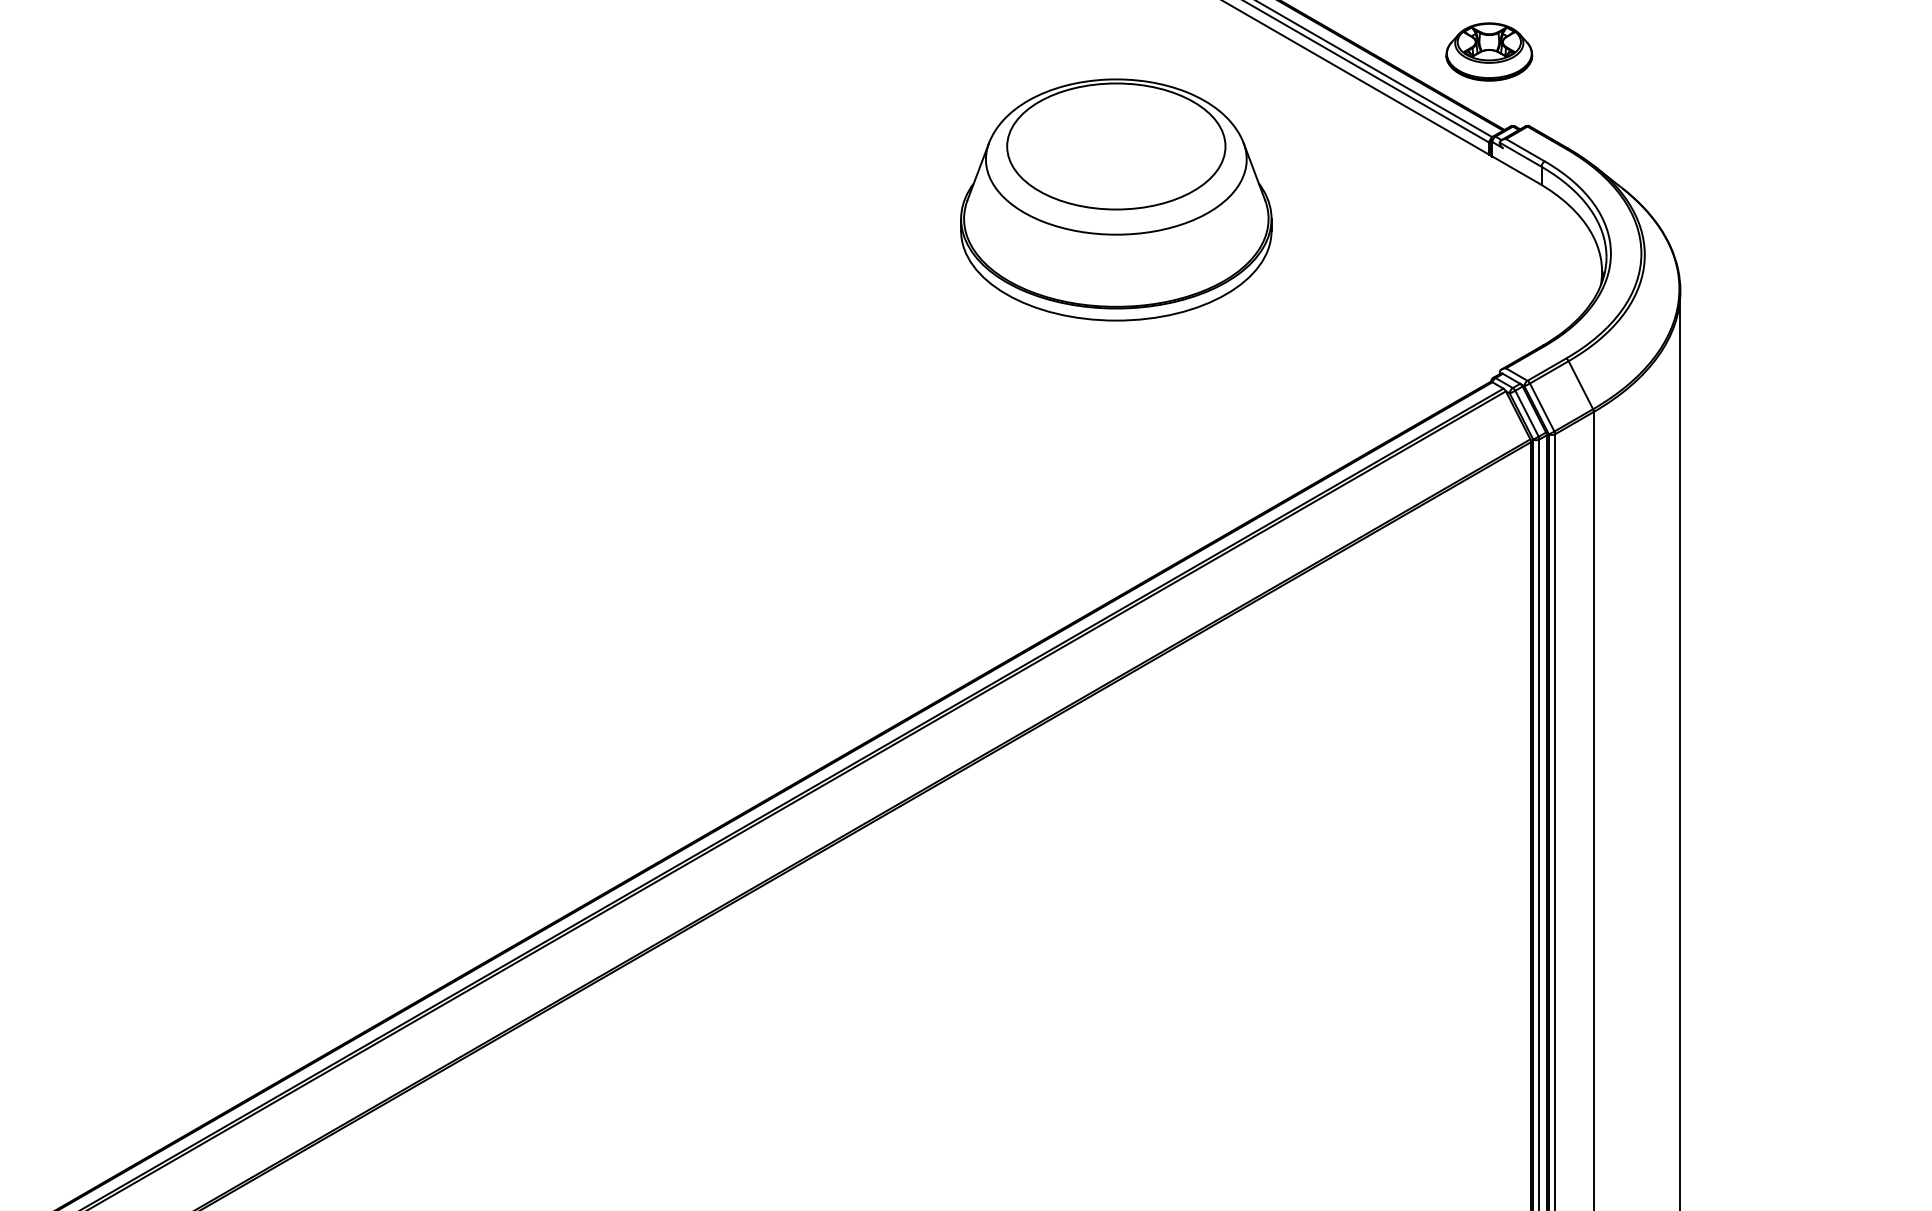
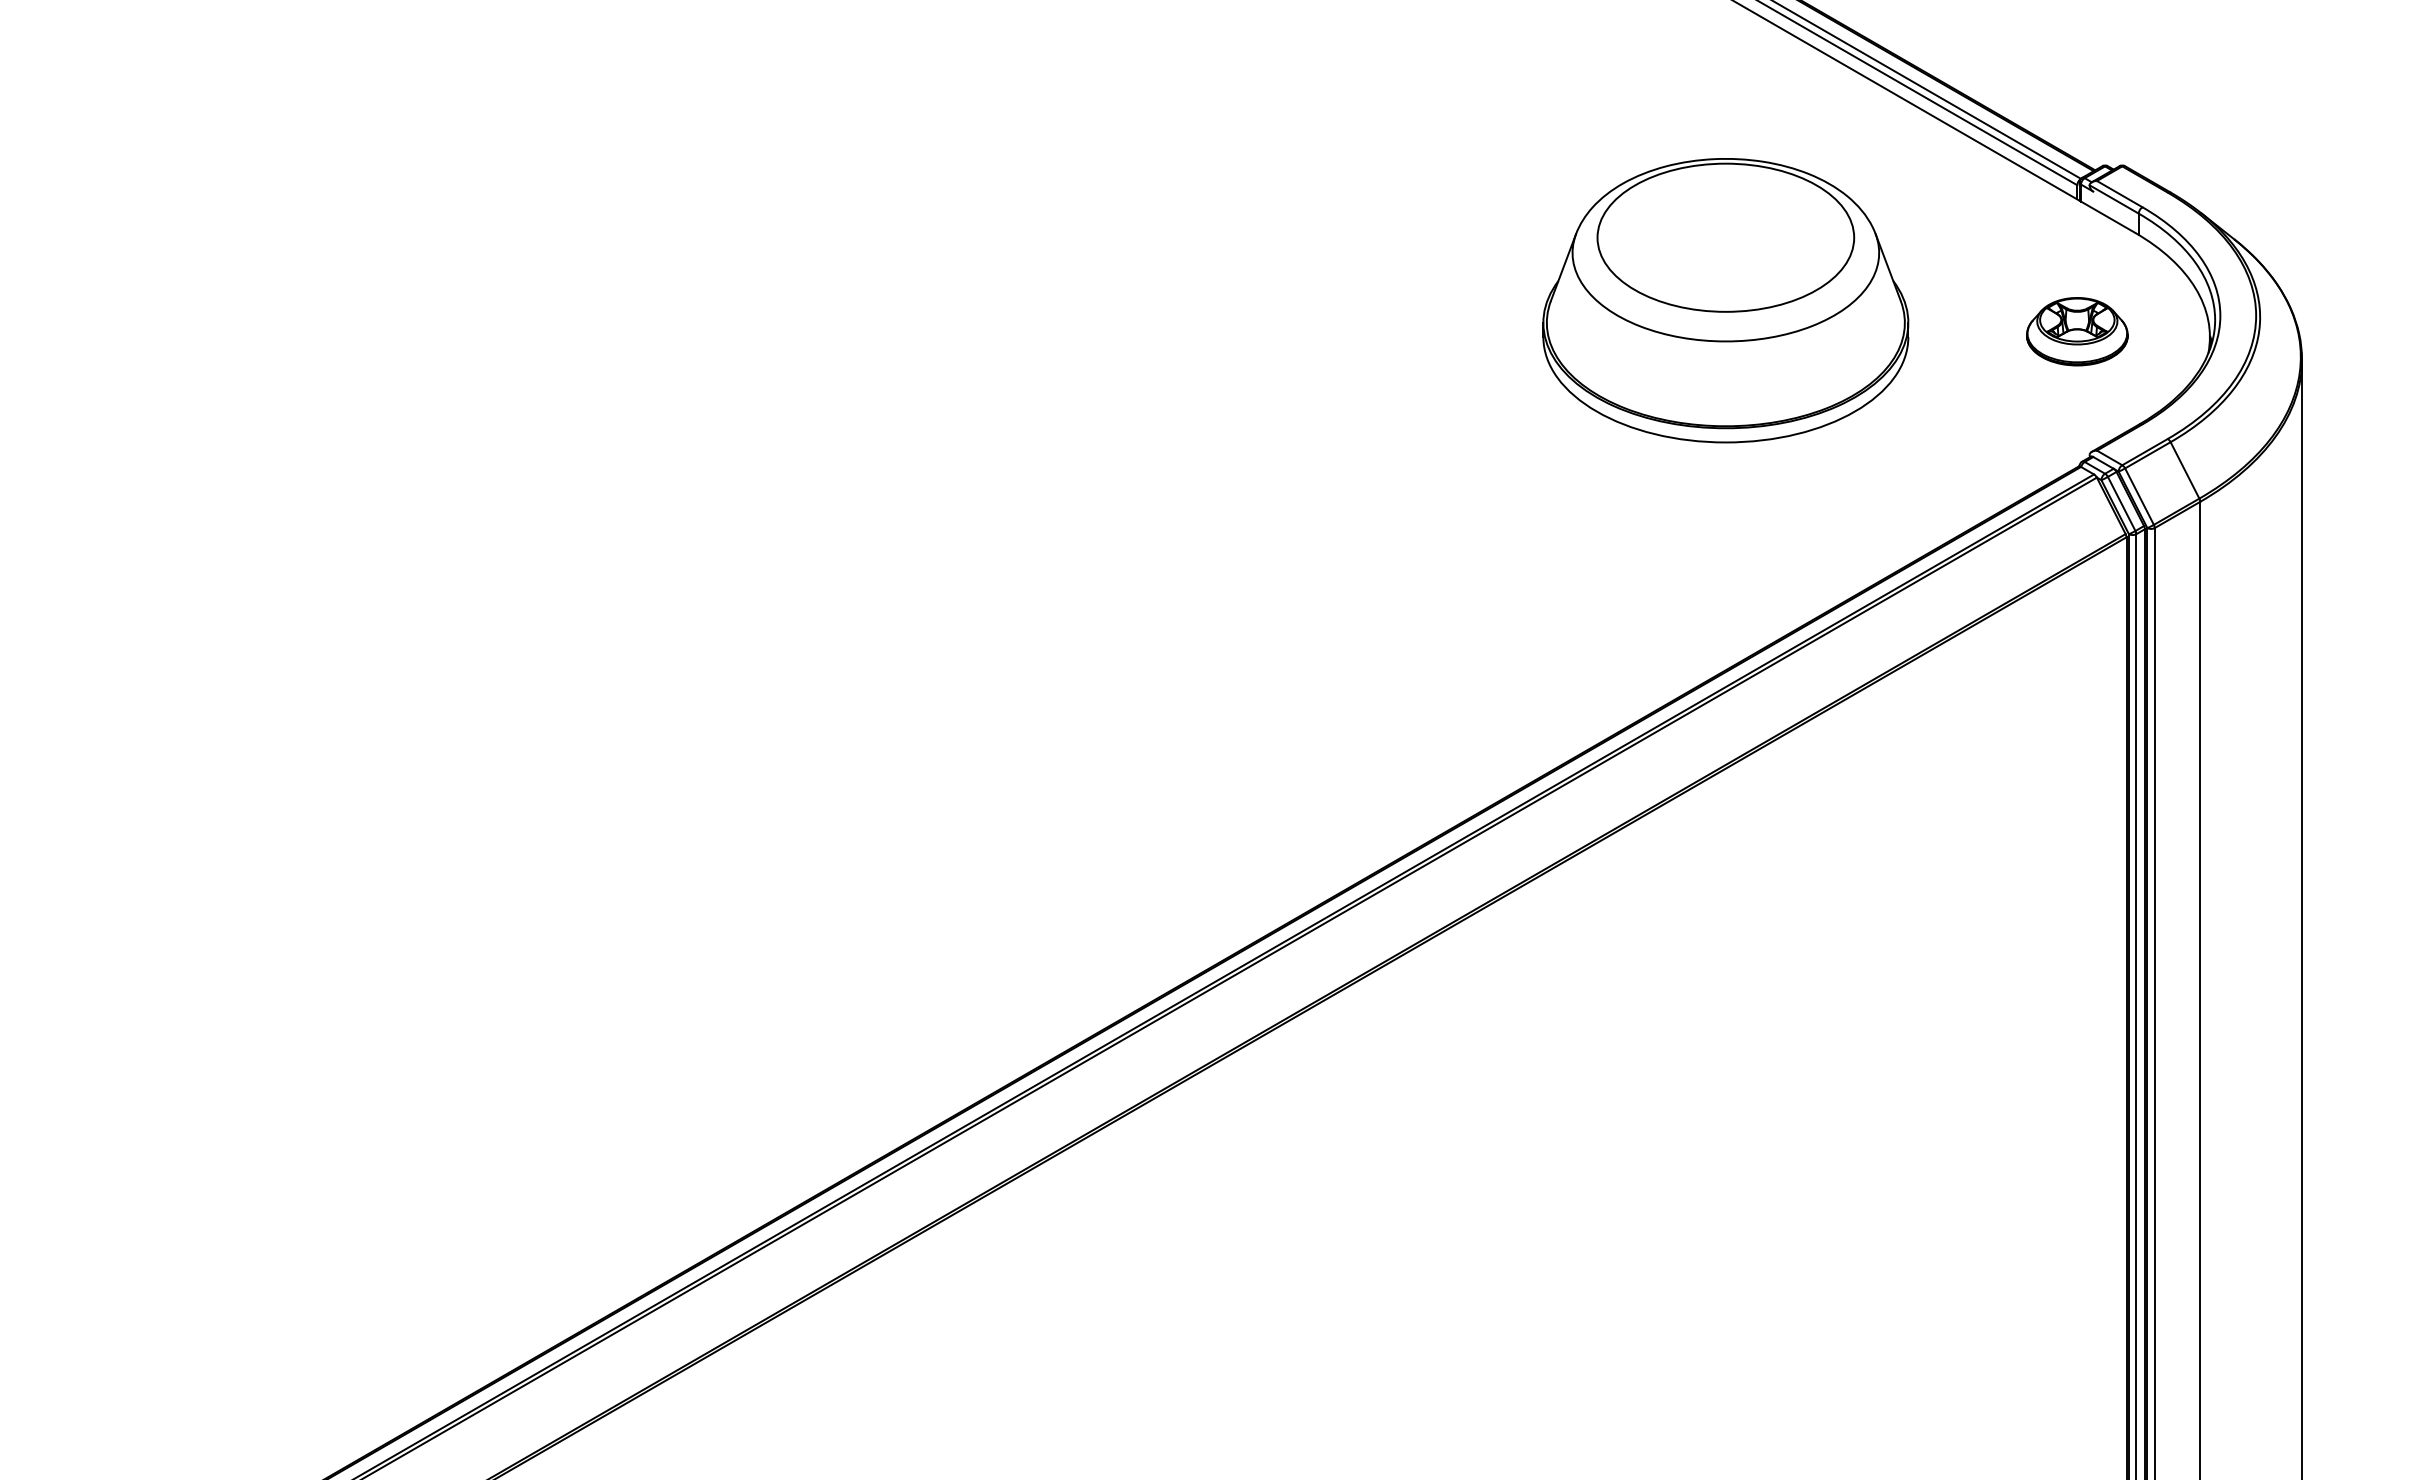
part: (1489, 51) -> (2077, 331), moved
part: (1116, 199) -> (1725, 300), moved

